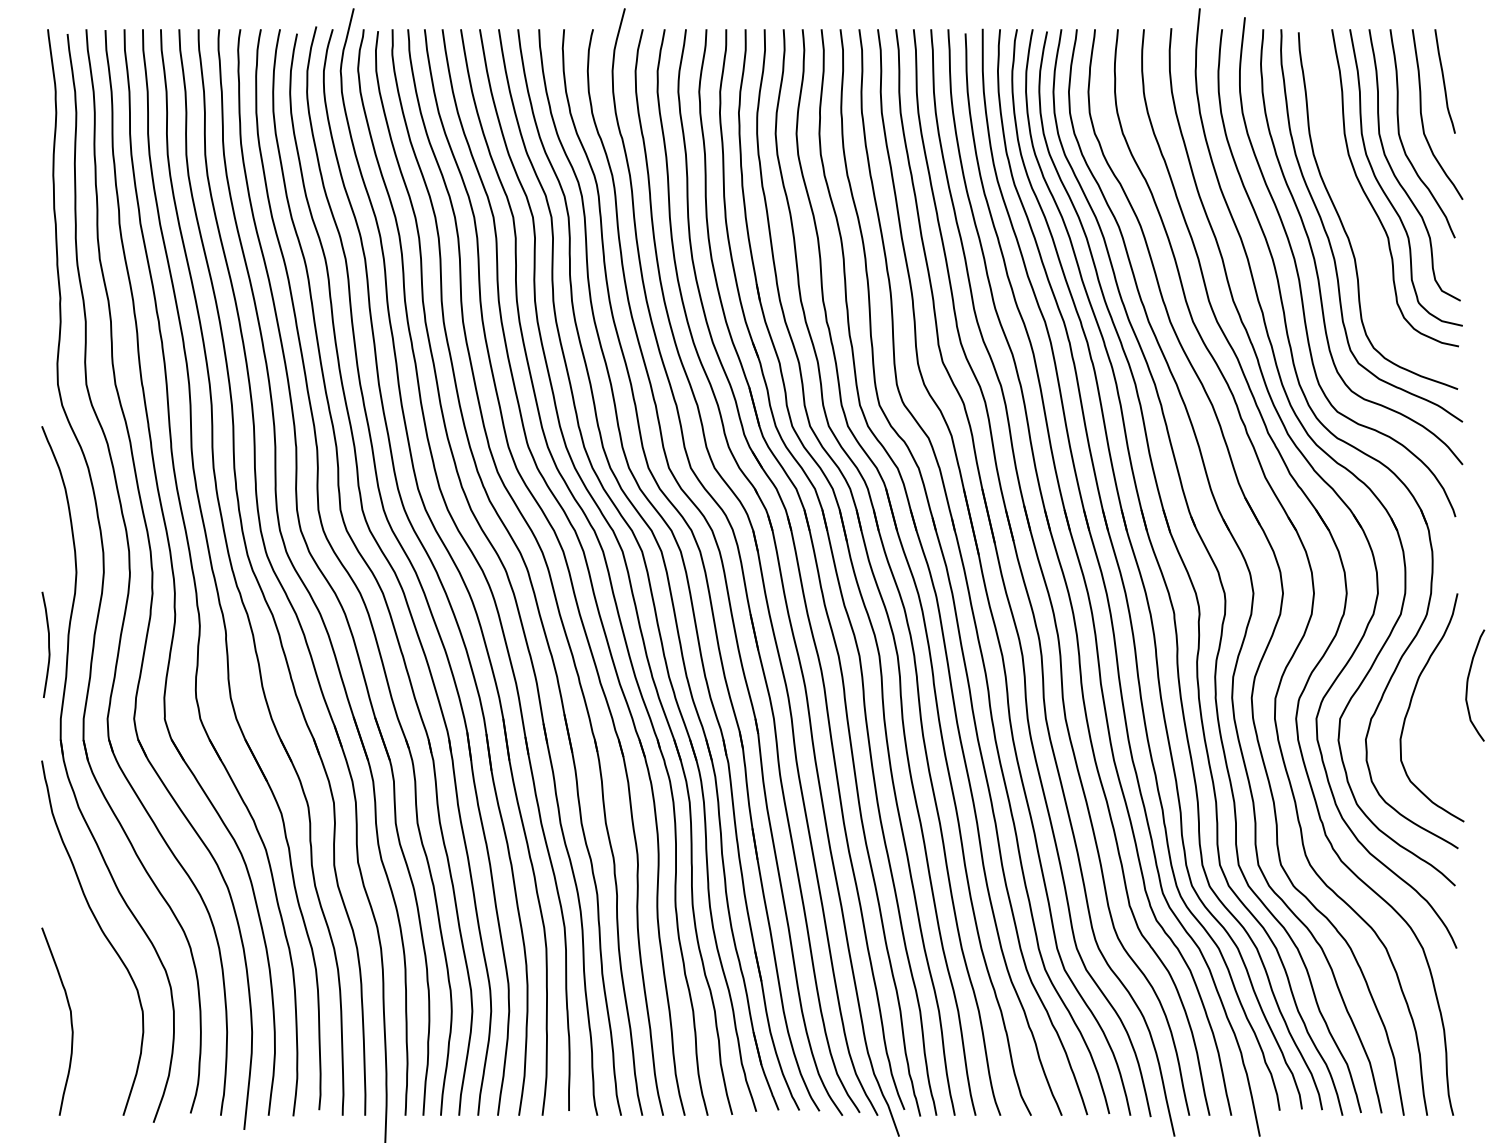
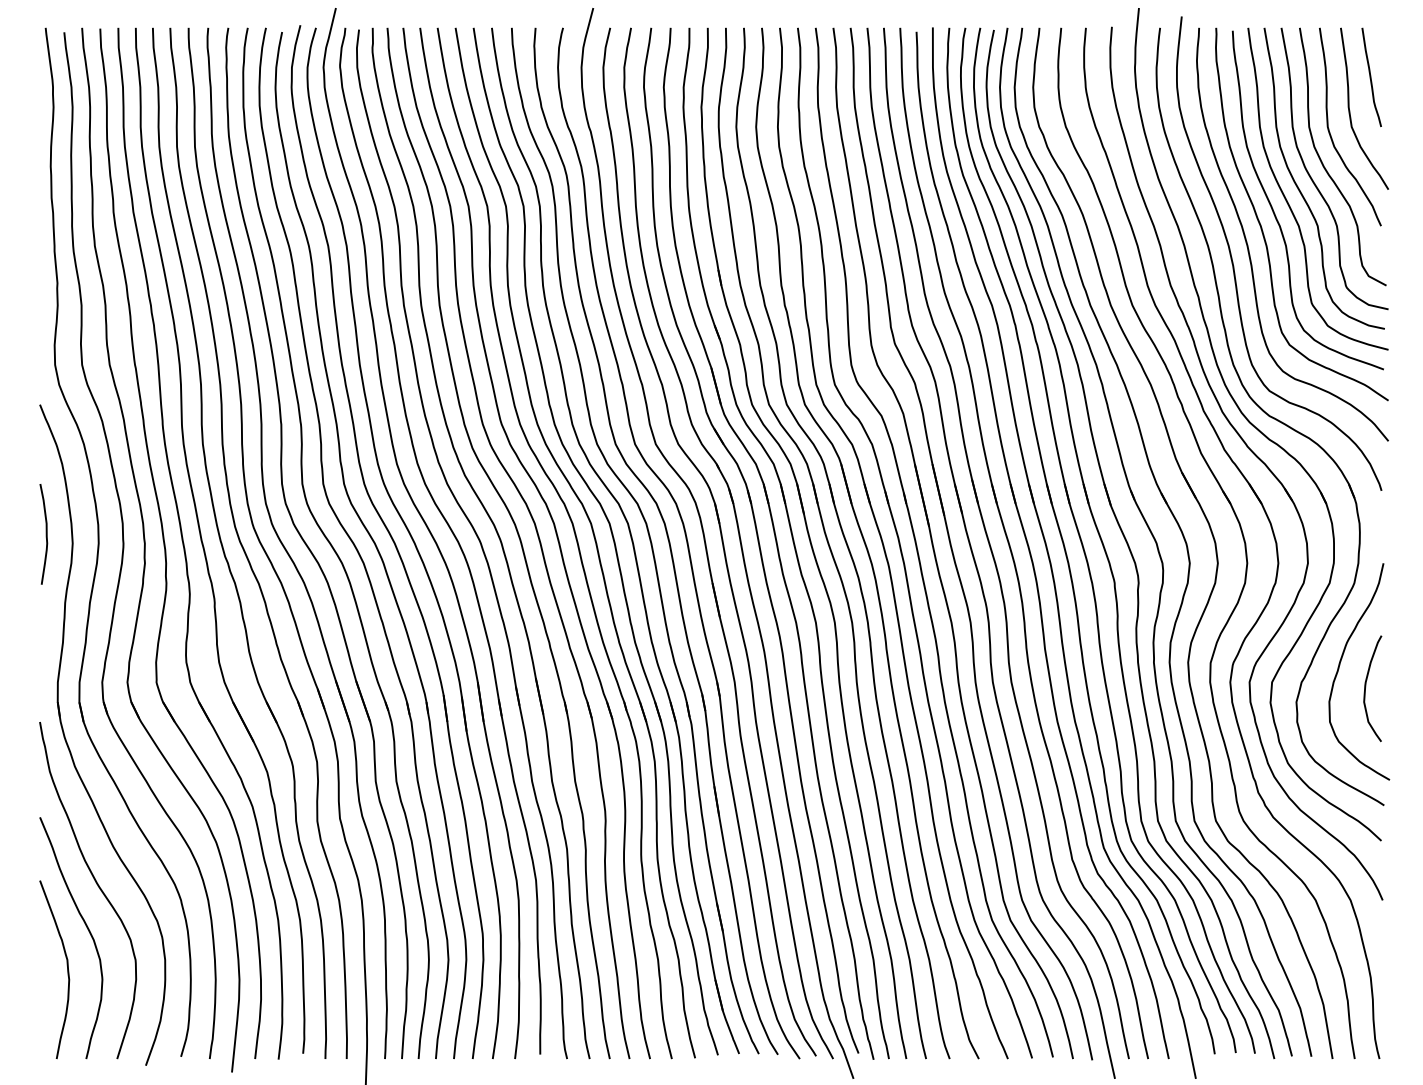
curve: (1358, 215) -> (1289, 204), added
curve: (48, 644) -> (46, 533), moved
curve: (1468, 684) -> (1366, 687), moved
curve: (92, 980) -> (87, 930), added

